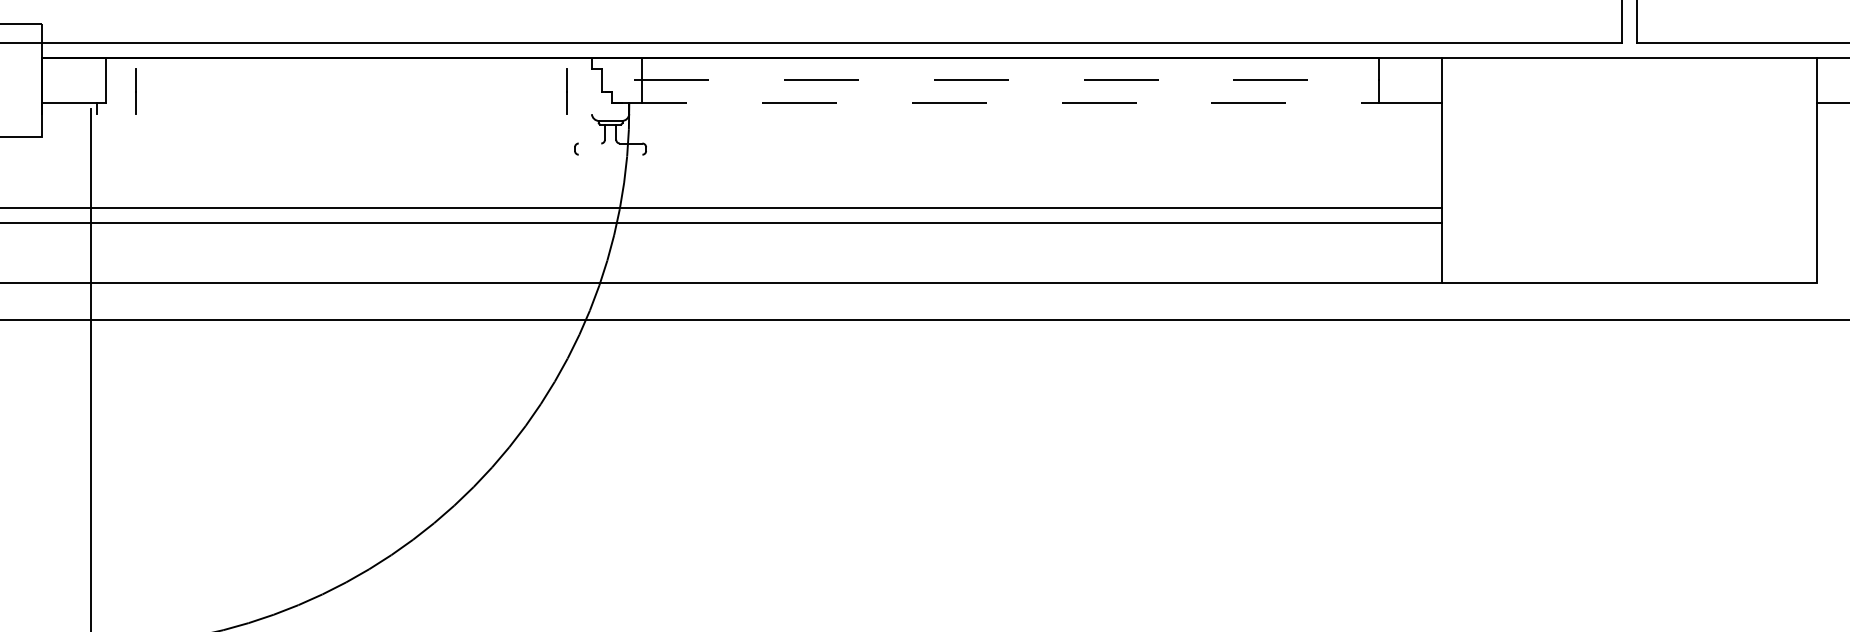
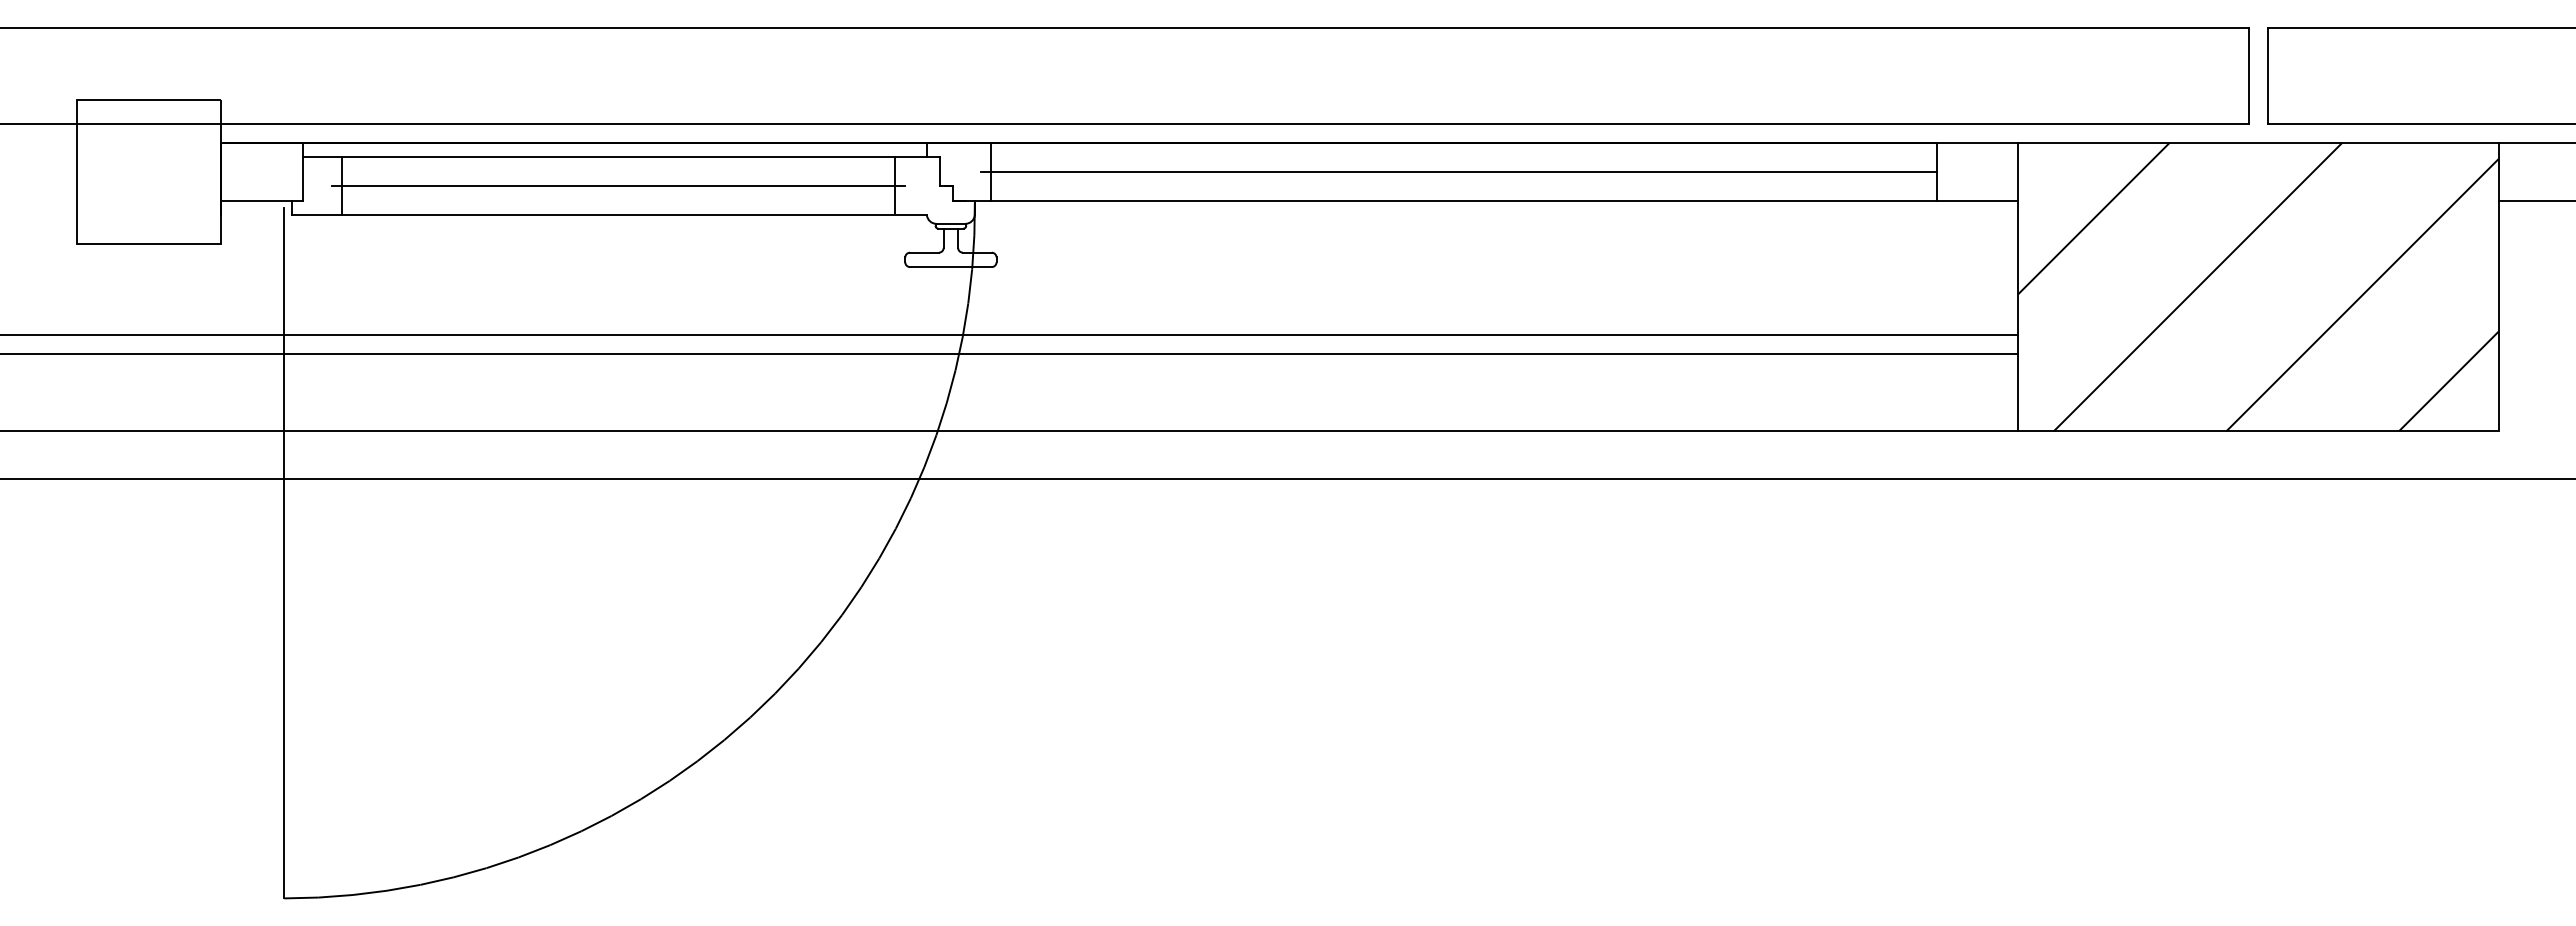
line: (348, 69) -> (614, 157), added
line: (1006, 80) -> (1459, 171), dashed -> solid
line: (350, 91) -> (617, 186), added
line: (995, 102) -> (1444, 200), dashed -> solid
line: (343, 114) -> (608, 215), added
line: (590, 143) -> (924, 252), added
line: (610, 155) -> (950, 267), added
hatch: (1629, 169) -> (2258, 286), added

